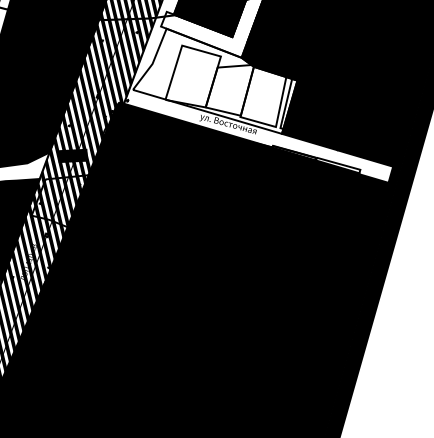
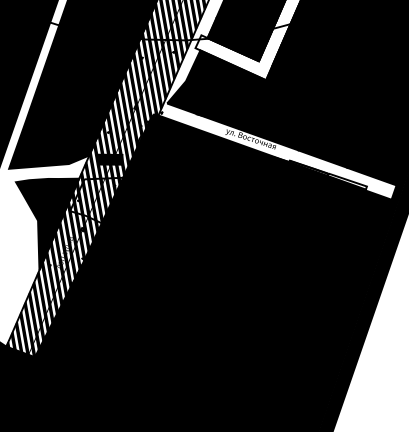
fill: (215, 81) -> (241, 100), added

